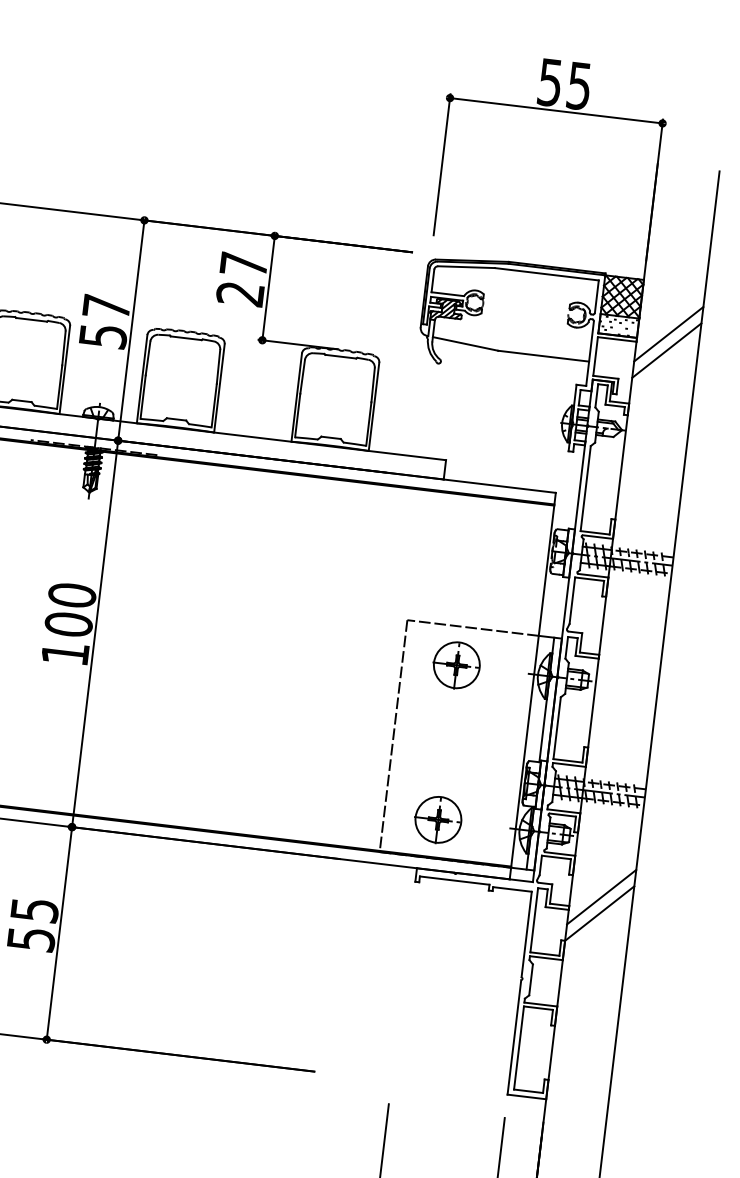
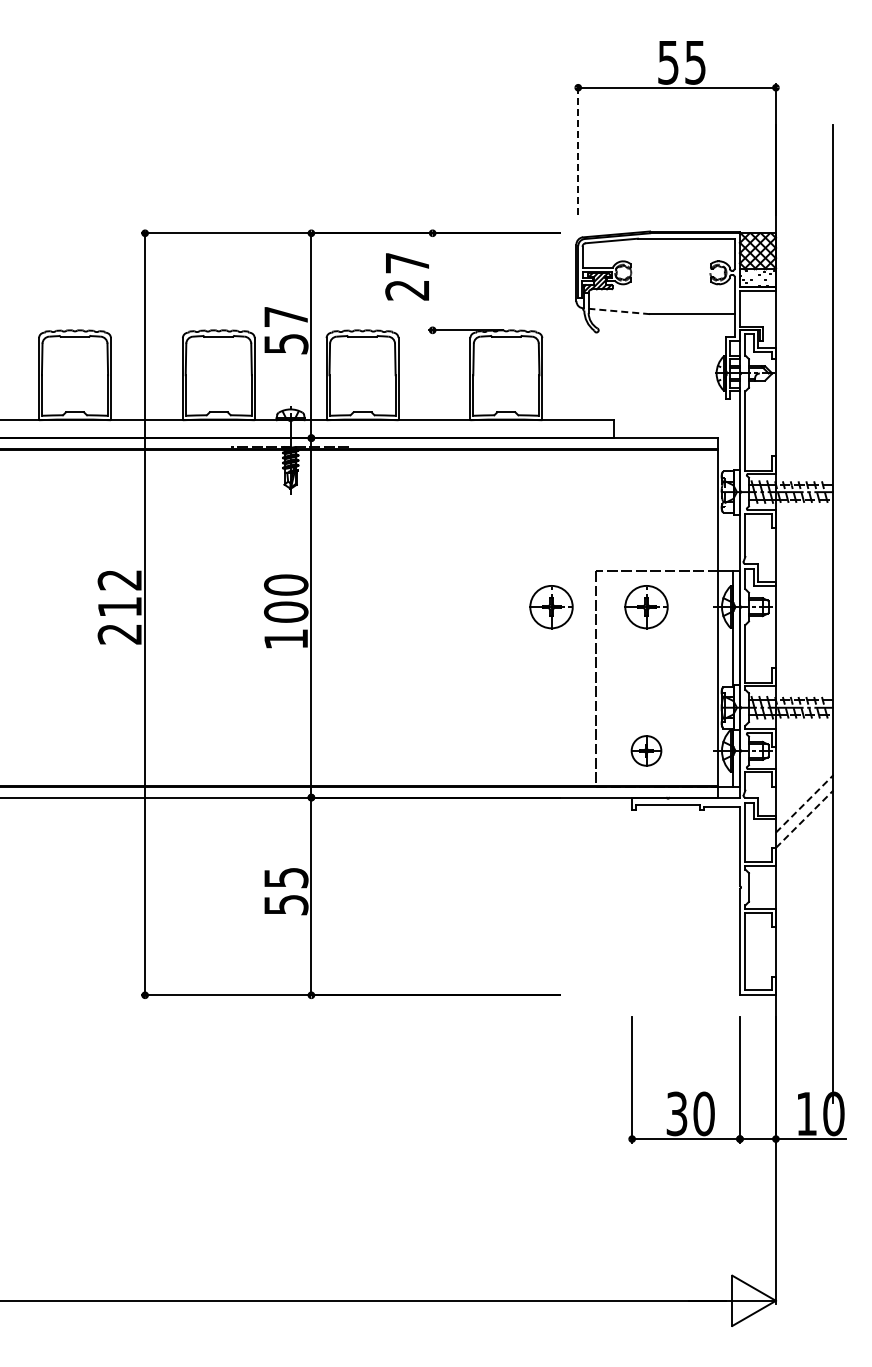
line: (442, 164) -> (578, 149), solid -> dashed
line: (268, 287) -> (432, 281), removed
line: (668, 334) -> (804, 280), removed
line: (465, 343) -> (619, 311), solid -> dashed
line: (666, 350) -> (804, 295), removed
part: (354, 653) -> (551, 607), added
part: (438, 819) -> (646, 750), size x0.7
line: (601, 896) -> (804, 803), solid -> dashed
line: (599, 913) -> (804, 819), solid -> dashed

